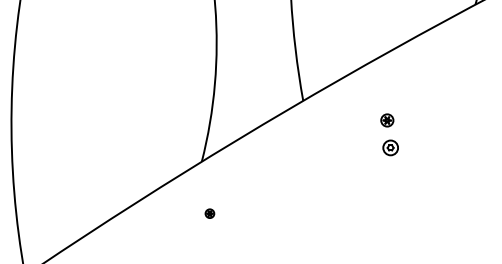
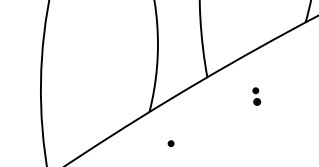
part: (389, 134) -> (256, 96), size x0.71
part: (208, 213) -> (170, 143), moved

